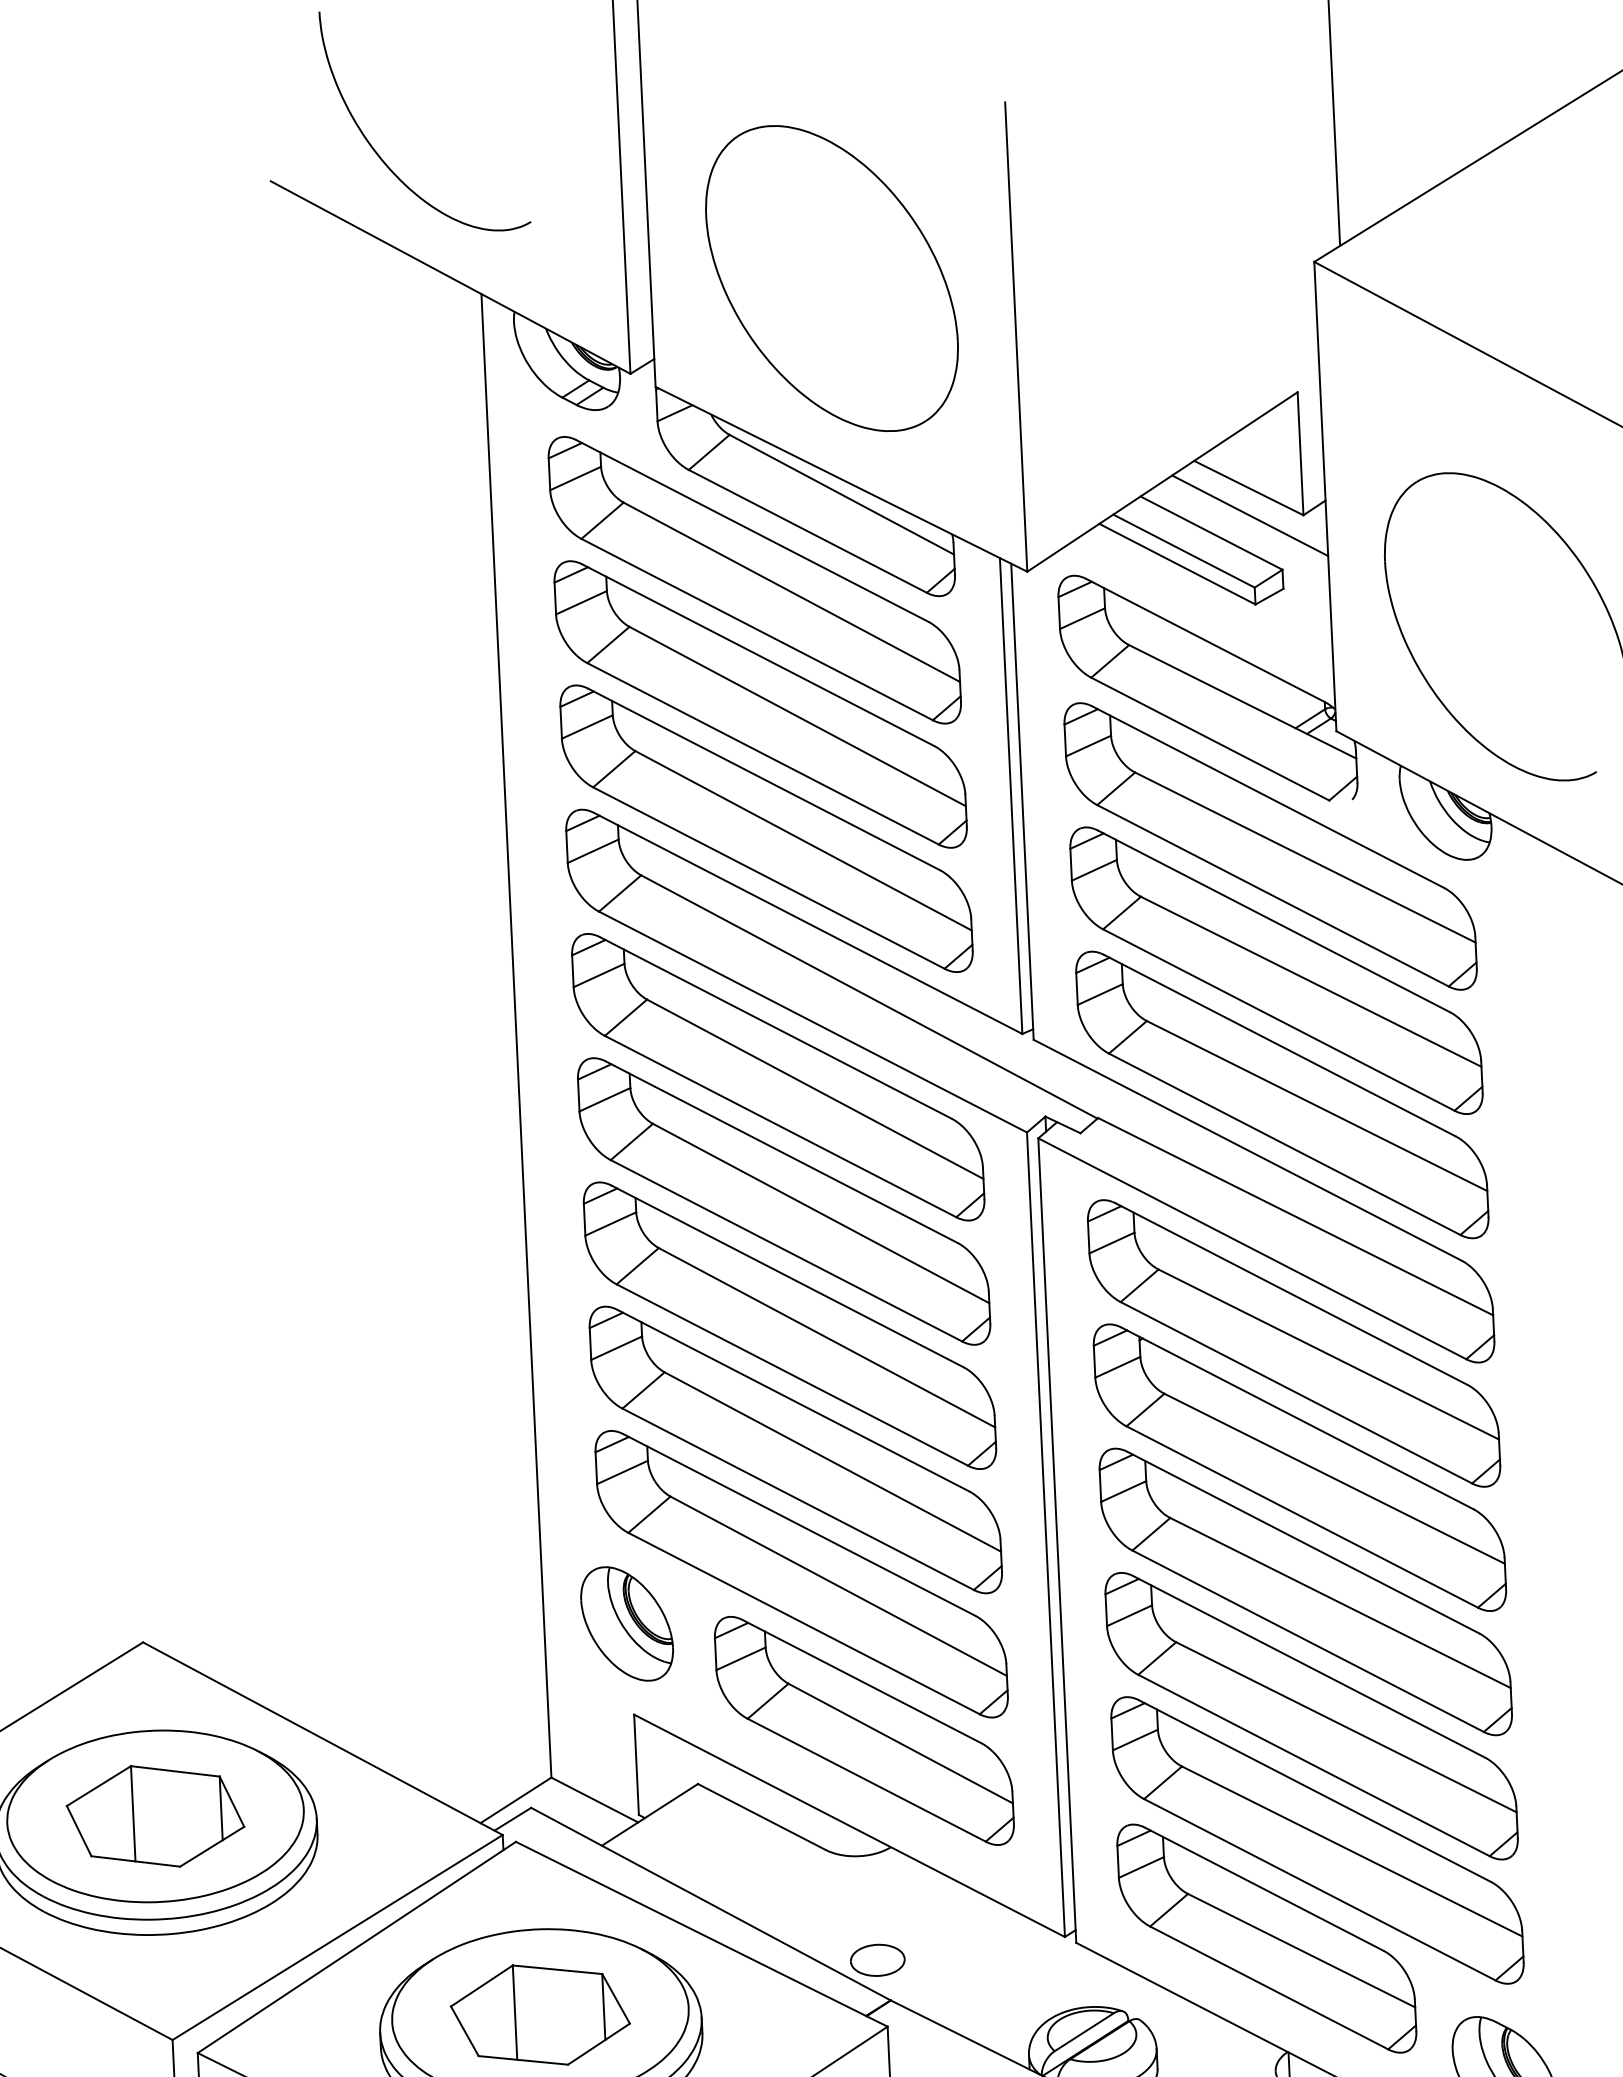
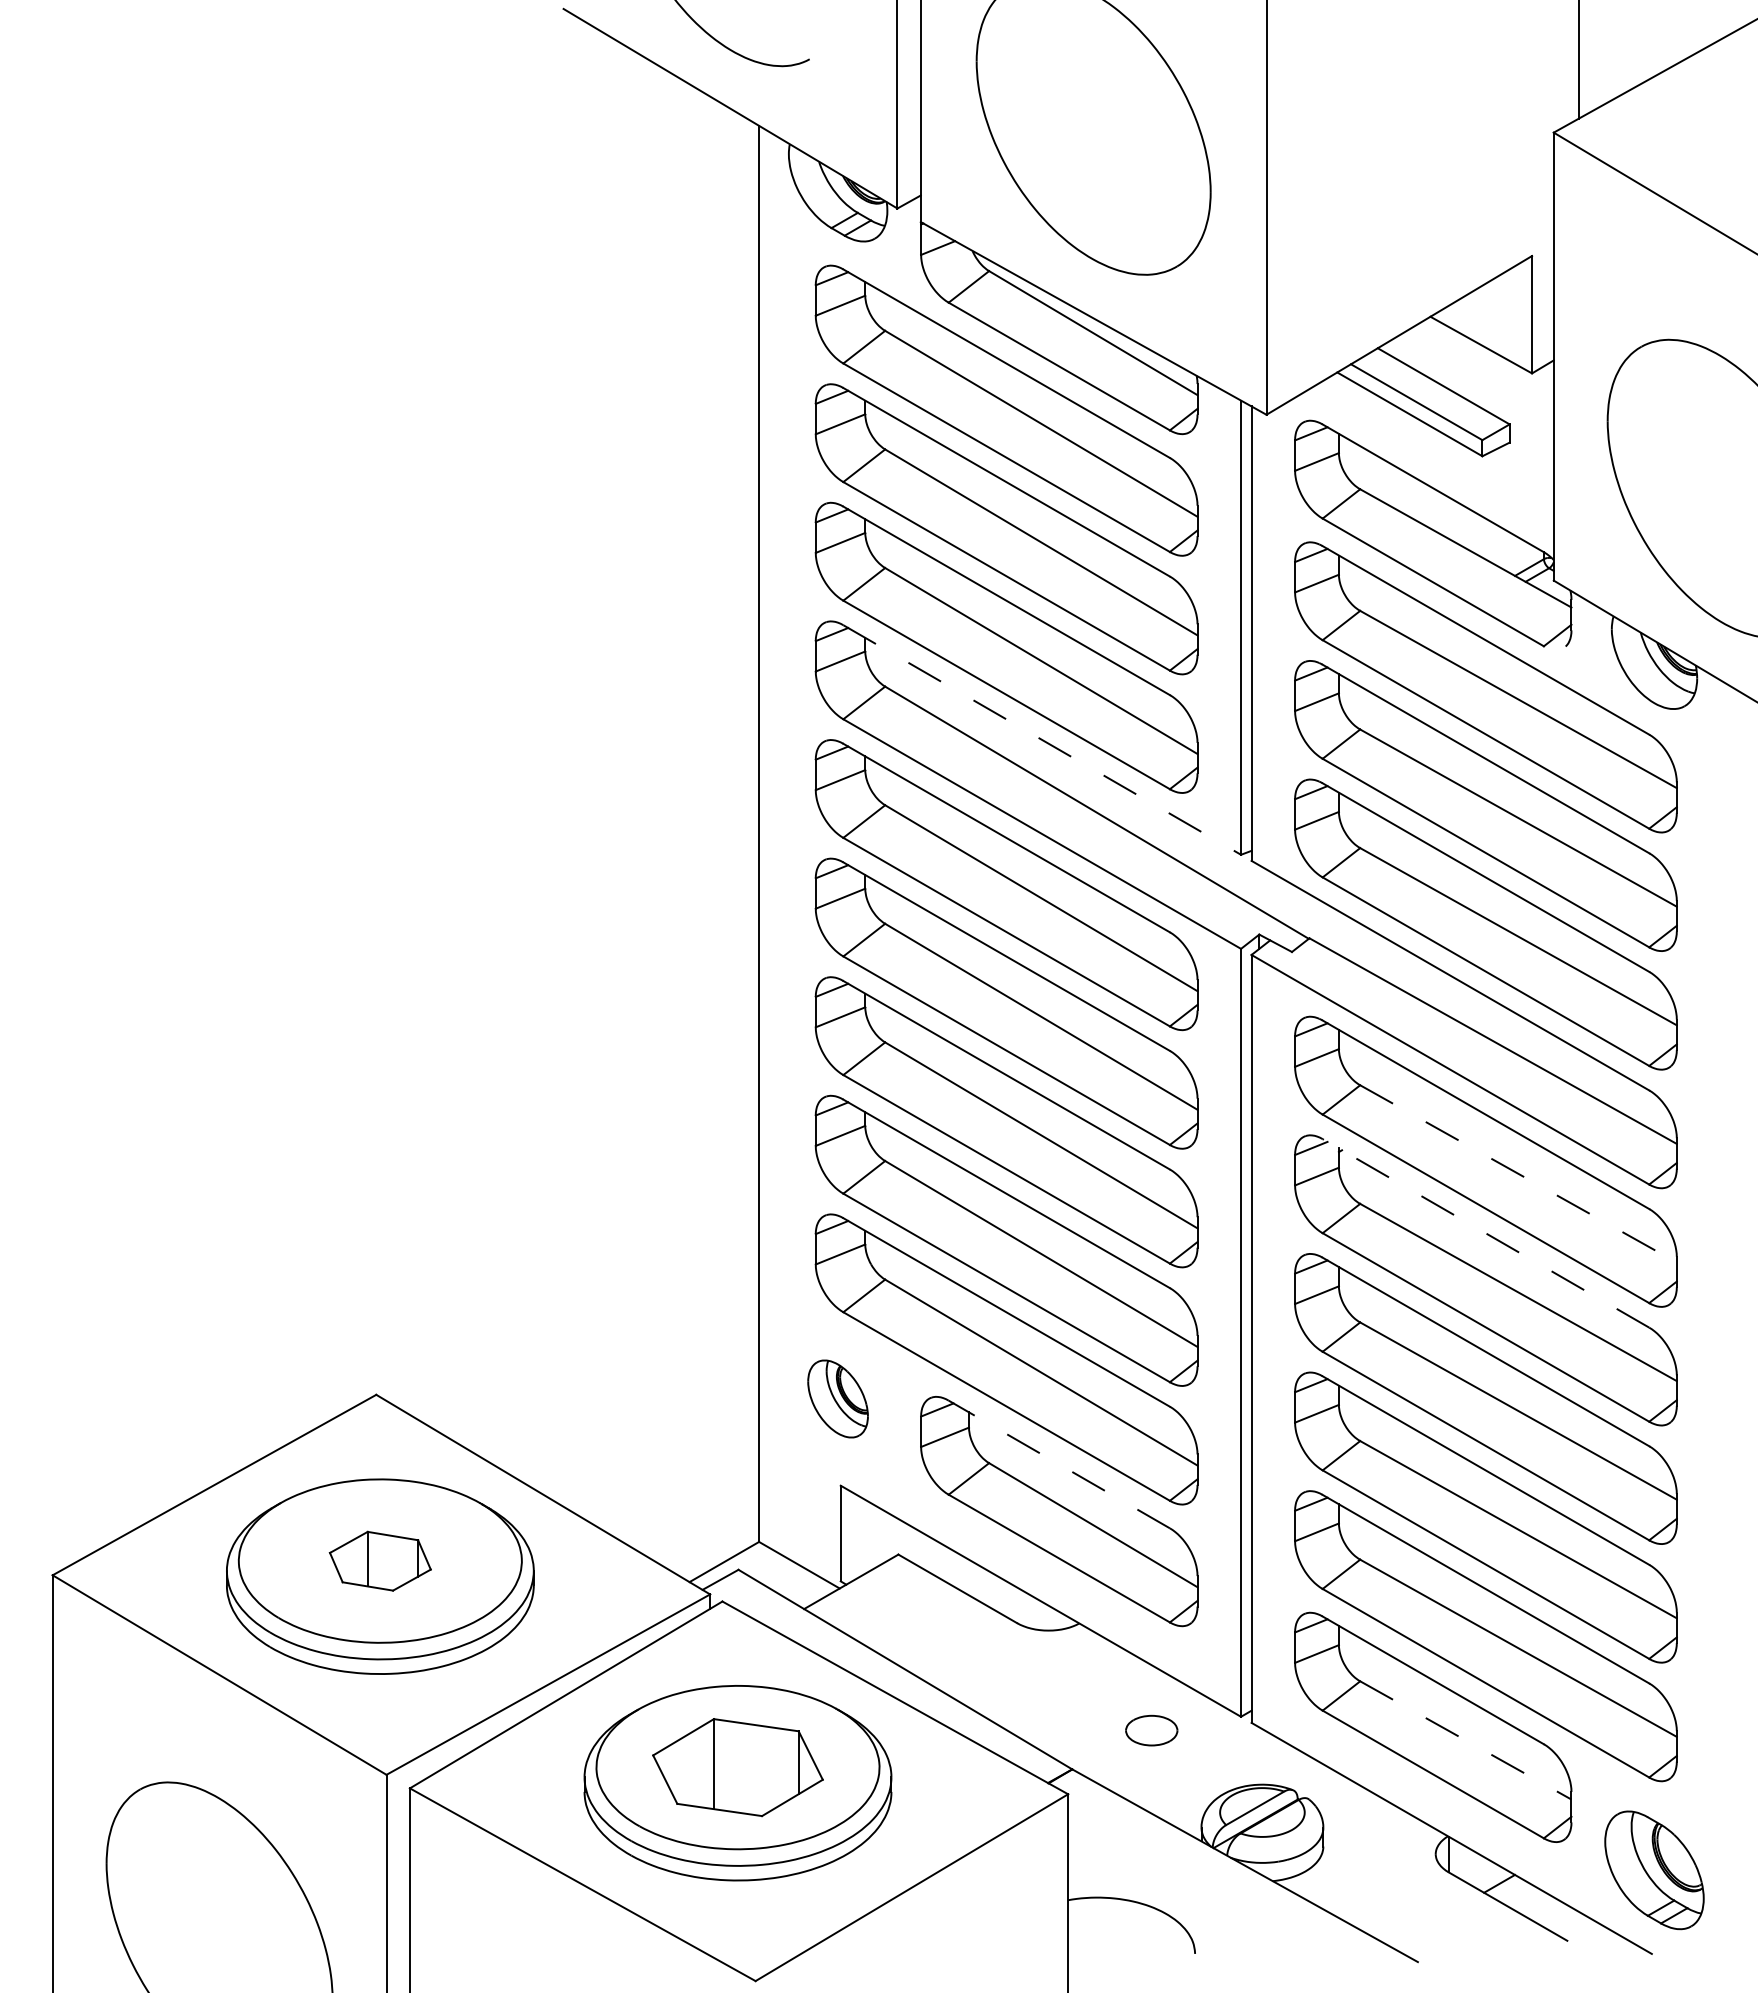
line: (1249, 515) -> (1480, 371), removed
line: (808, 924) -> (1042, 740), solid -> dashed
line: (1328, 1355) -> (1518, 1174), solid -> dashed
line: (1297, 1418) -> (1485, 1233), solid -> dashed
part: (626, 1623) -> (837, 1398), size x0.7
line: (862, 1681) -> (1059, 1464), solid -> dashed
part: (155, 1816) -> (380, 1561), size x0.6
line: (1302, 1950) -> (1466, 1740), solid -> dashed
part: (877, 1960) -> (1151, 1730), moved

